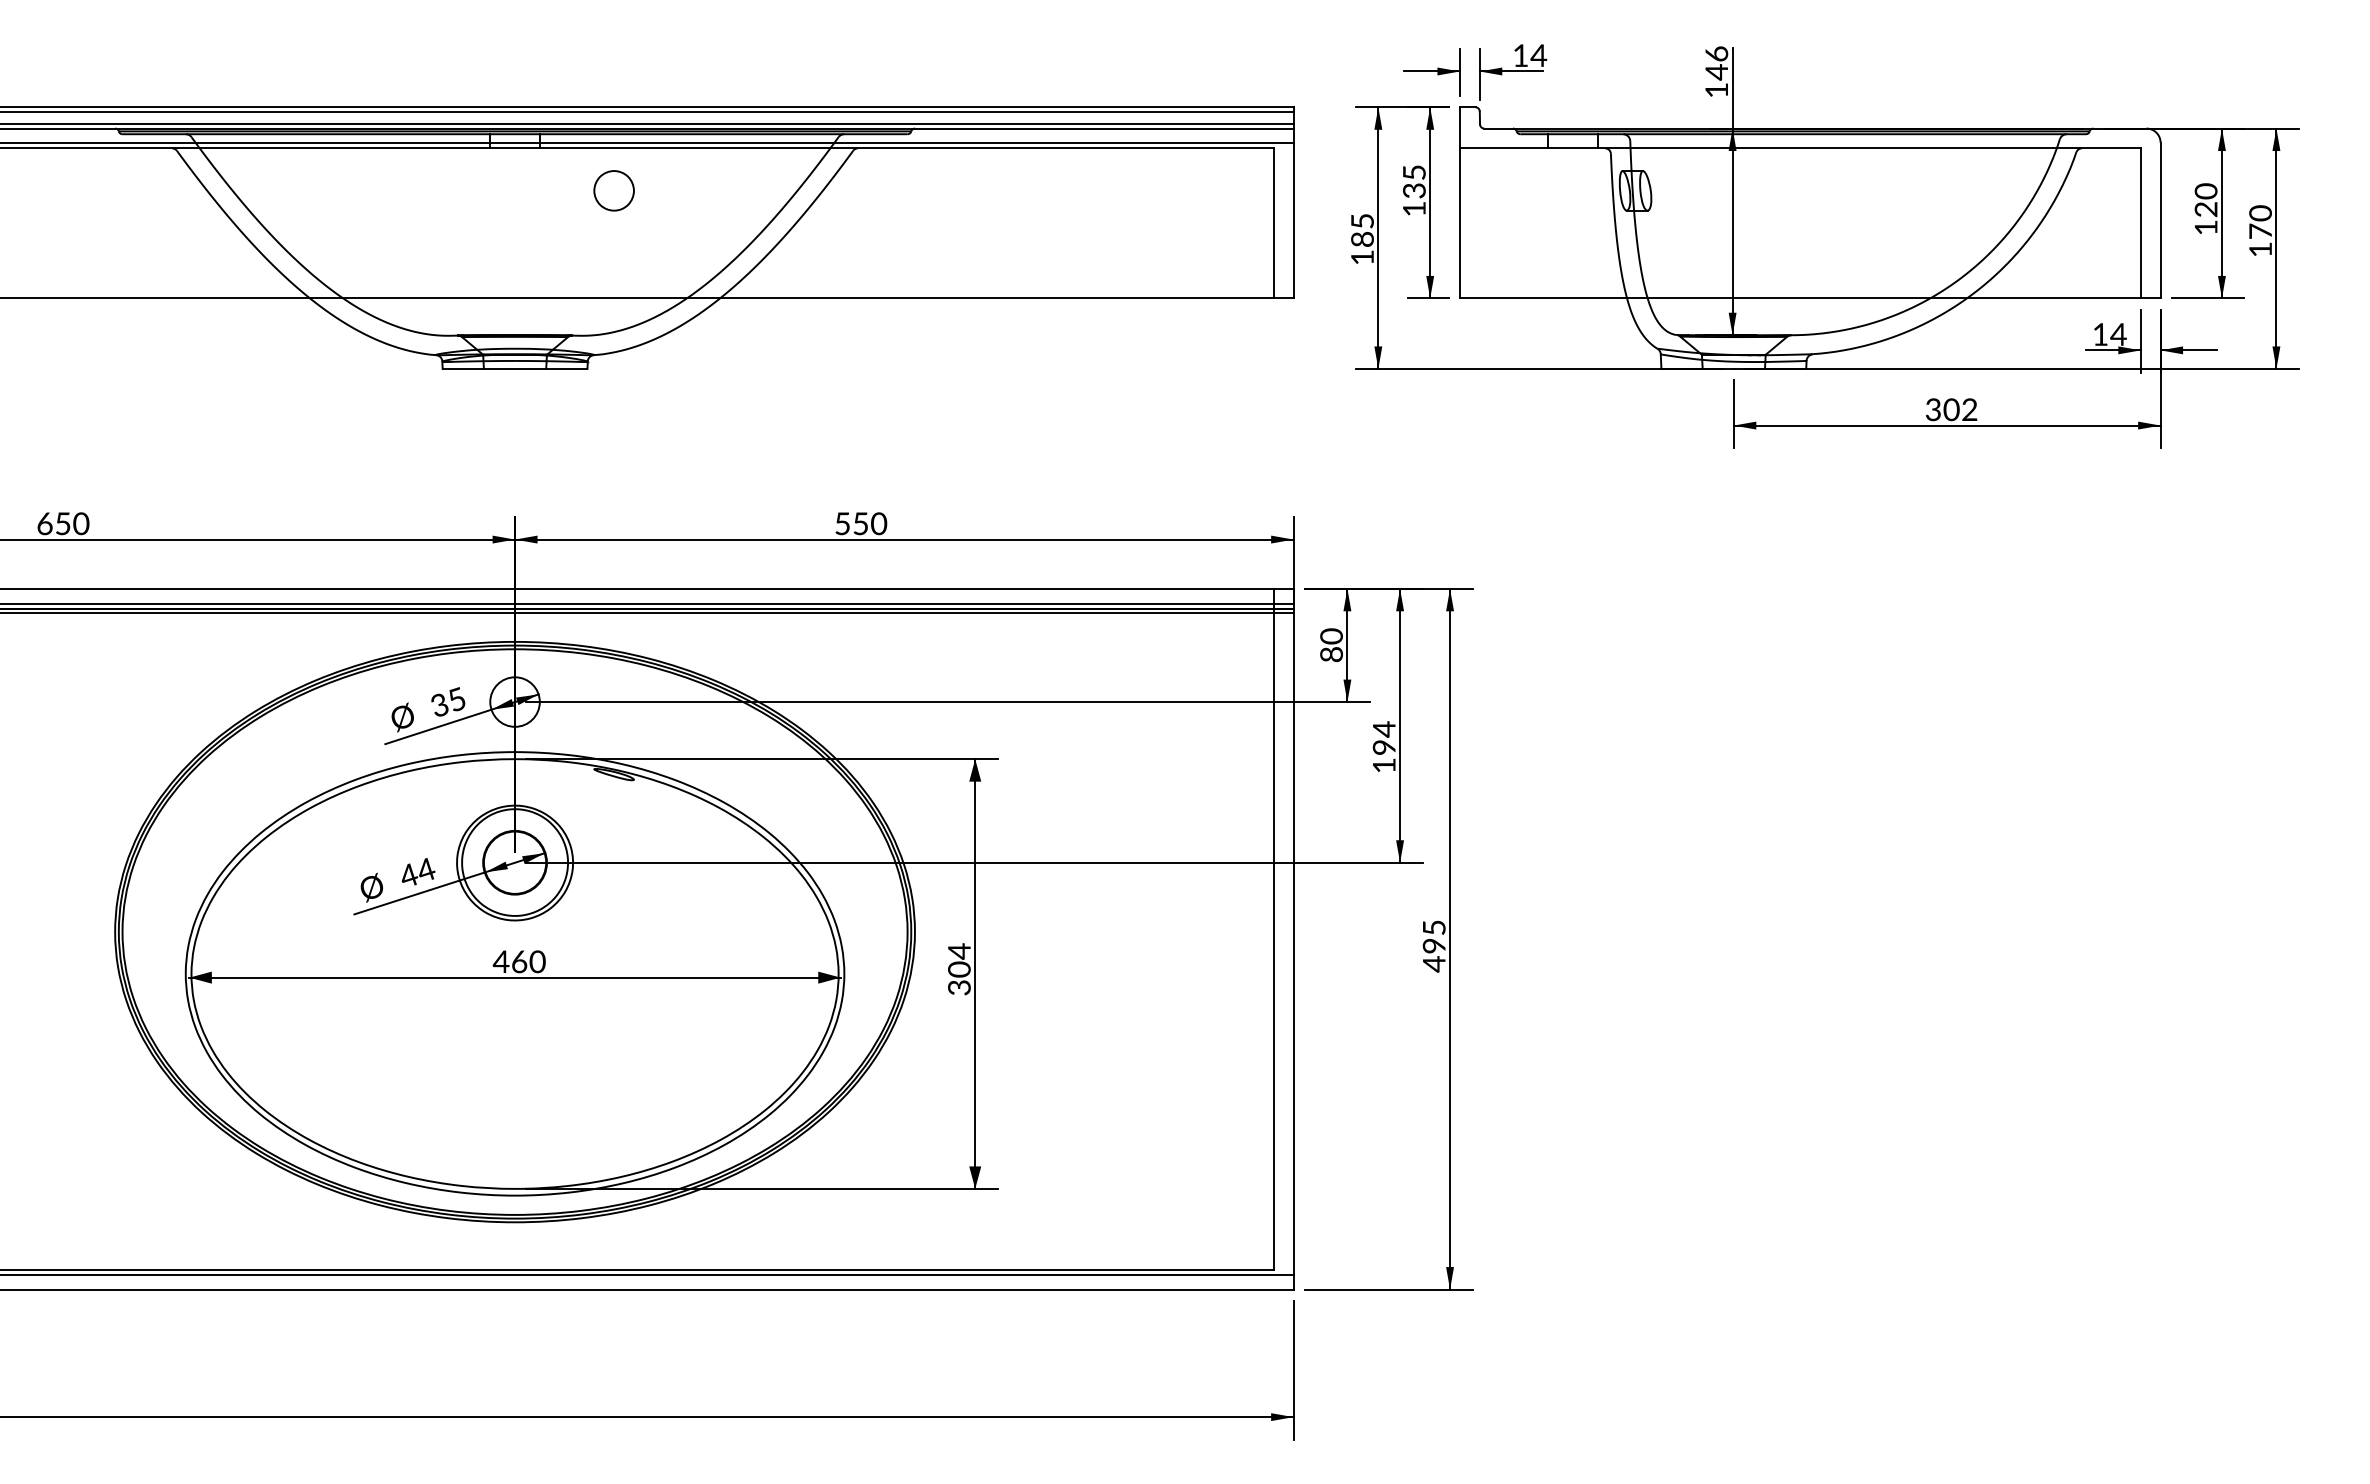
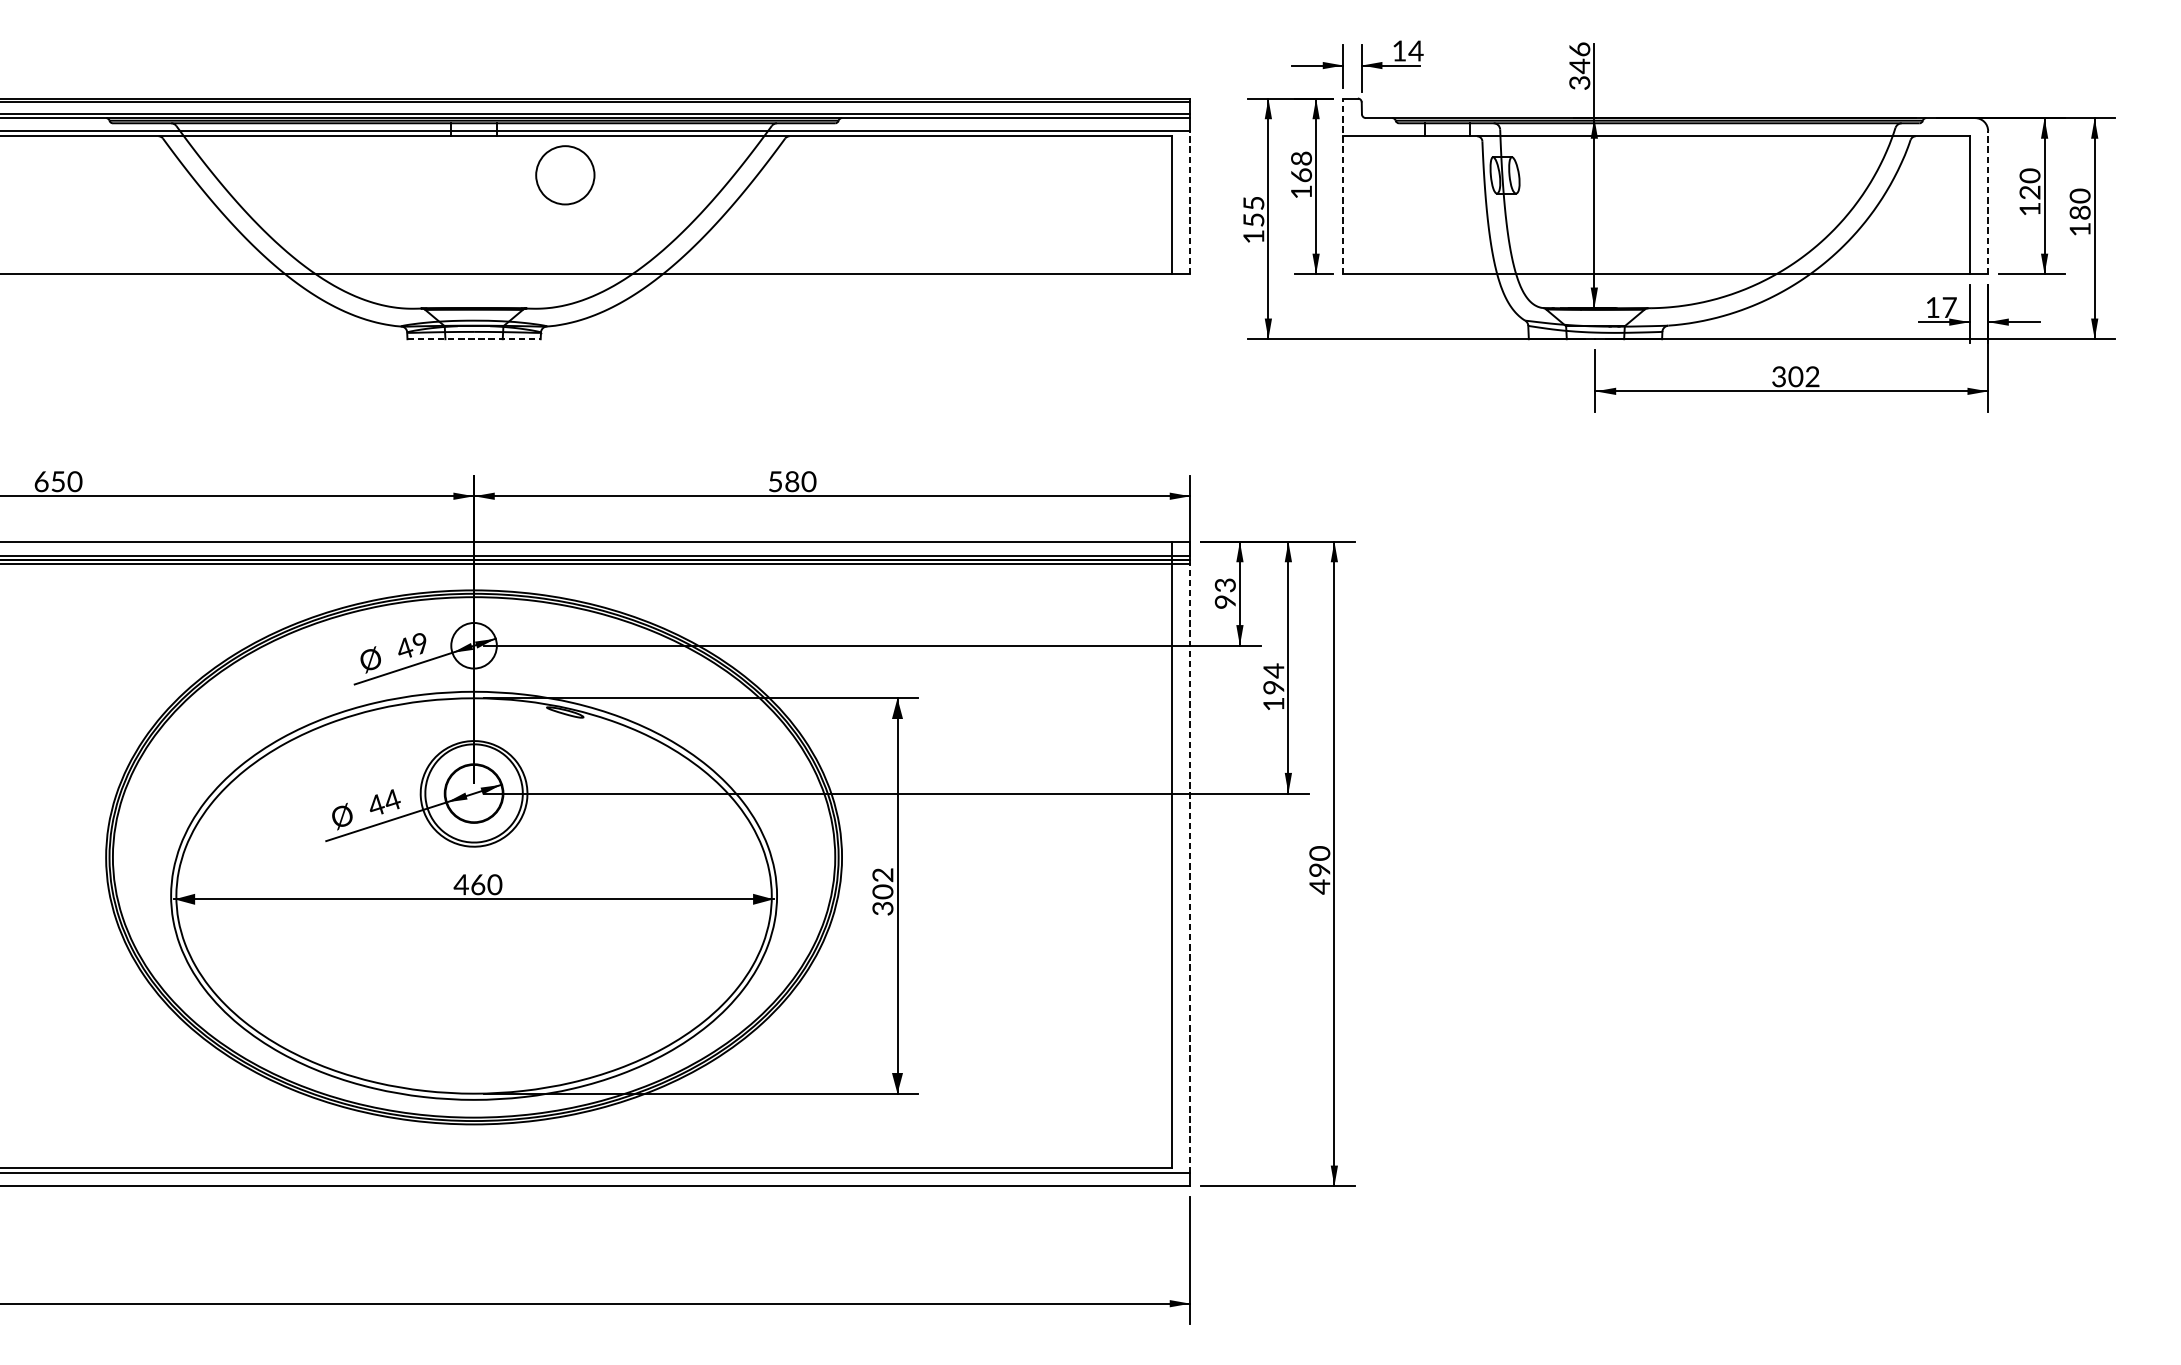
text: (1716, 90) -> (1579, 83), 146 -> 346
text: (1414, 181) -> (1301, 166), 135 -> 168
part: (613, 190) -> (564, 175), size x1.6
line: (1459, 202) -> (1343, 186), solid -> dashed
line: (1293, 220) -> (1190, 202), solid -> dashed
line: (2160, 220) -> (1988, 202), solid -> dashed
text: (2260, 230) -> (2080, 211), 170 -> 180
text: (1362, 238) -> (1253, 219), 185 -> 155
text: (2118, 334) -> (1949, 307), 14 -> 17
line: (515, 368) -> (474, 338), solid -> dashed
text: (860, 523) -> (791, 481), 550 -> 580
text: (1331, 645) -> (1225, 593), 80 -> 93
text: (448, 701) -> (412, 645), 35 -> 49
text: (1433, 927) -> (1319, 853), 495 -> 490
line: (1293, 943) -> (1190, 867), solid -> dashed
text: (959, 951) -> (883, 875), 304 -> 302

